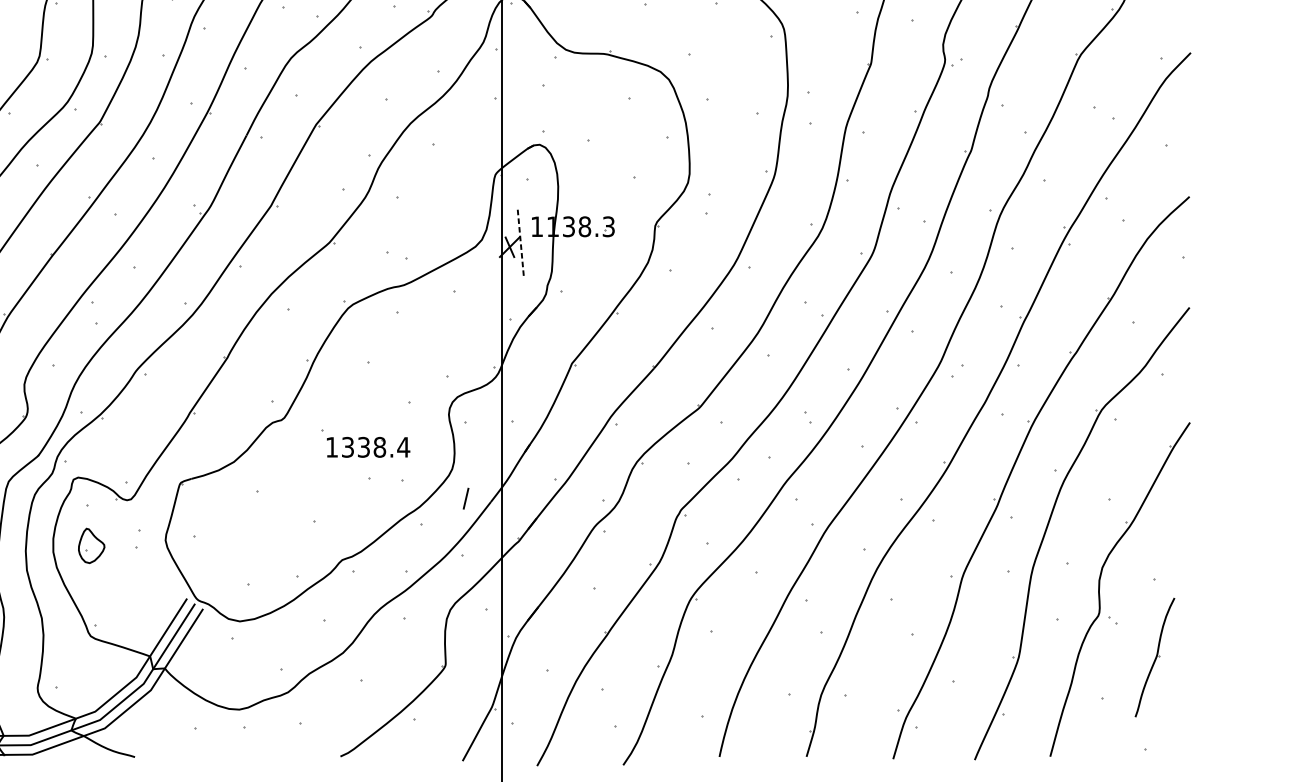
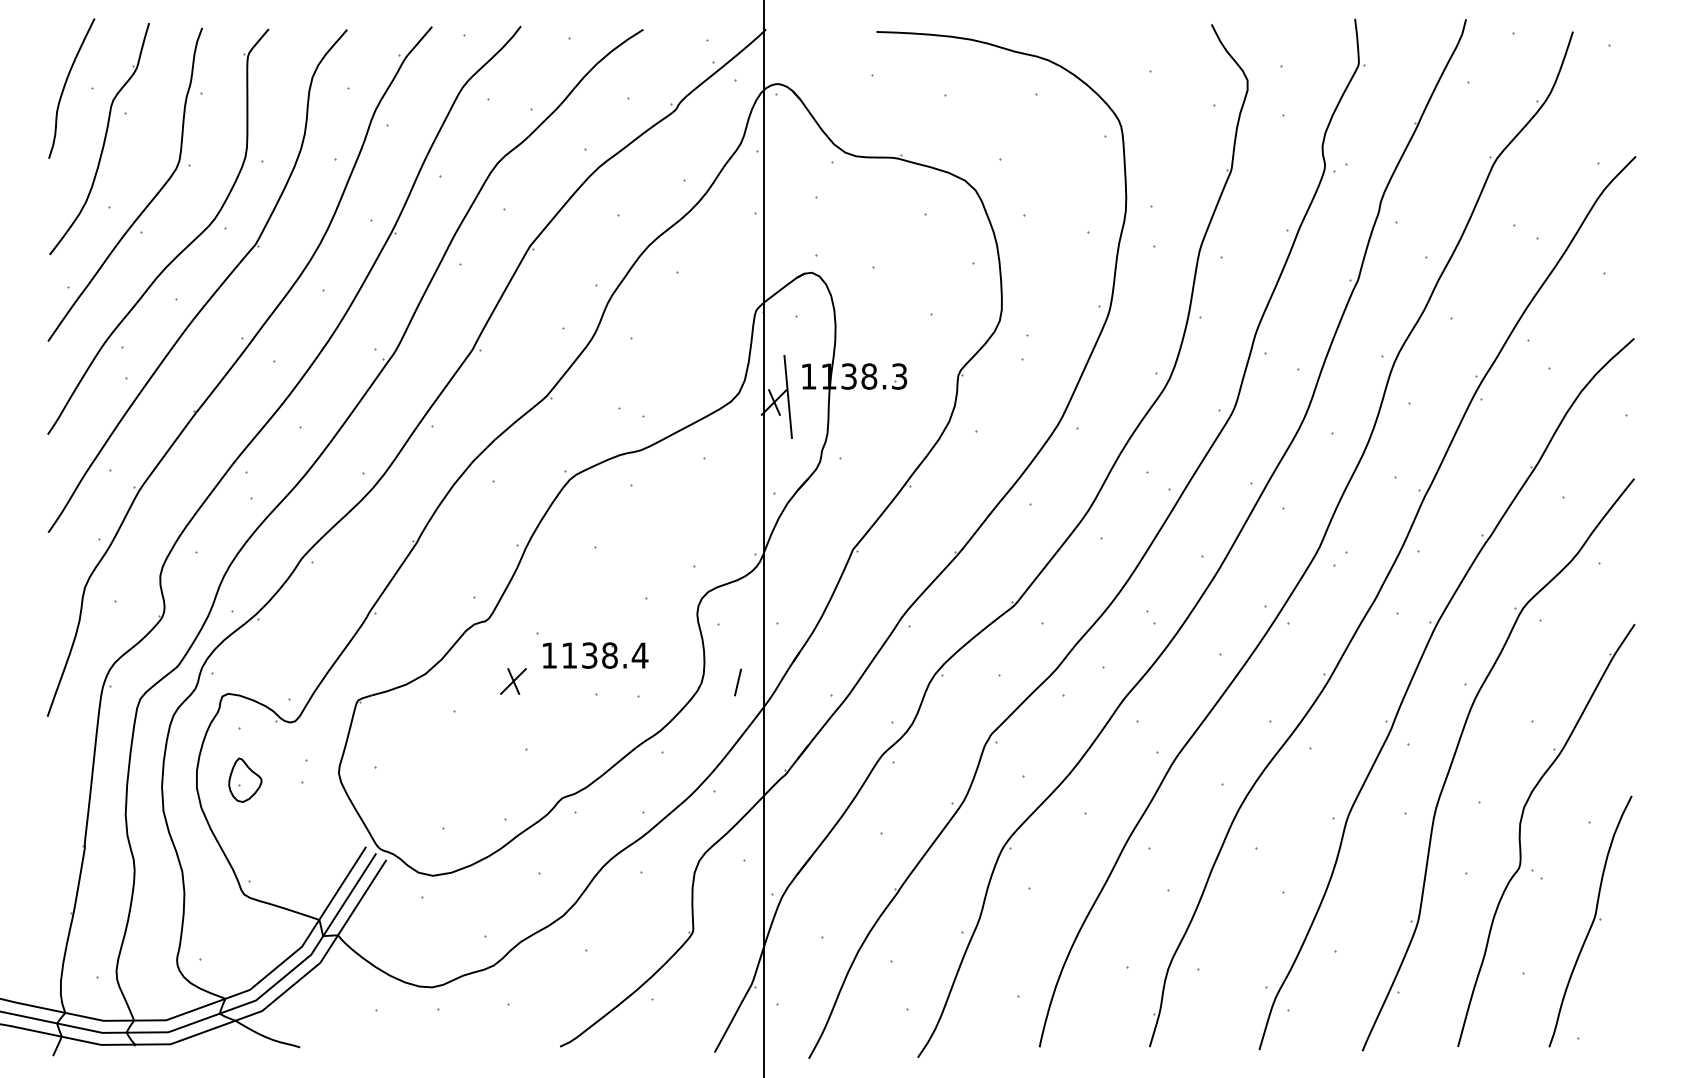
line: (521, 243) -> (788, 397), dashed -> solid
text: (347, 447) -> (569, 655), 1338.4 -> 1138.4
part: (303, 467) -> (513, 681), added
line: (465, 498) -> (737, 682), moved
part: (1154, 657) -> (1590, 921), size x1.67

